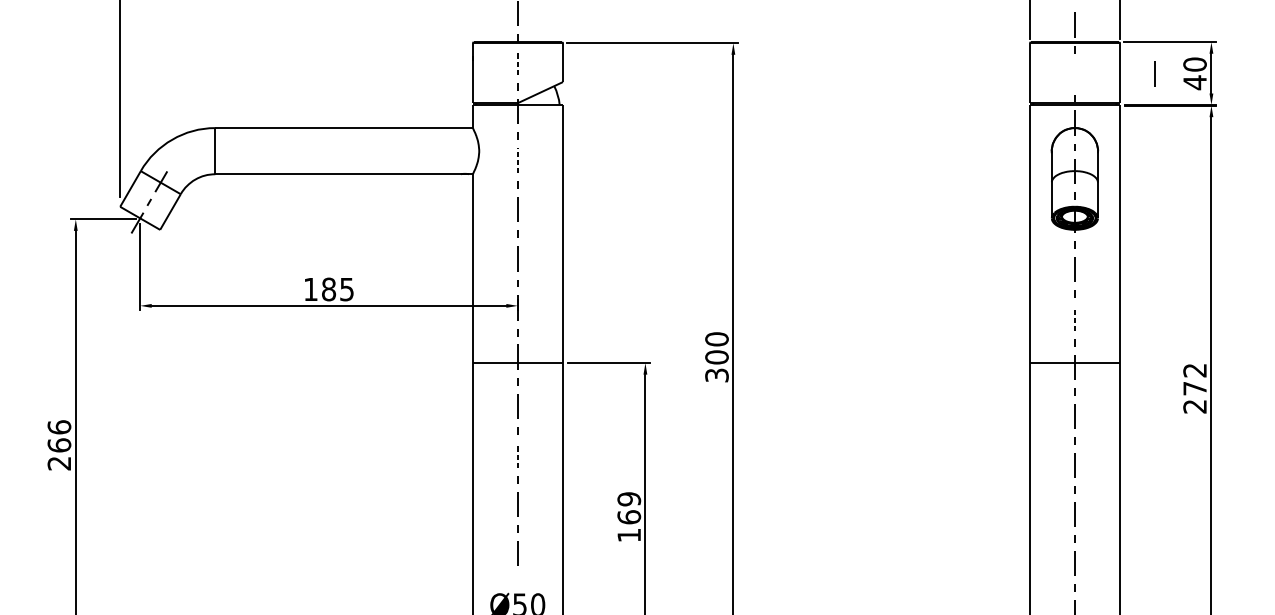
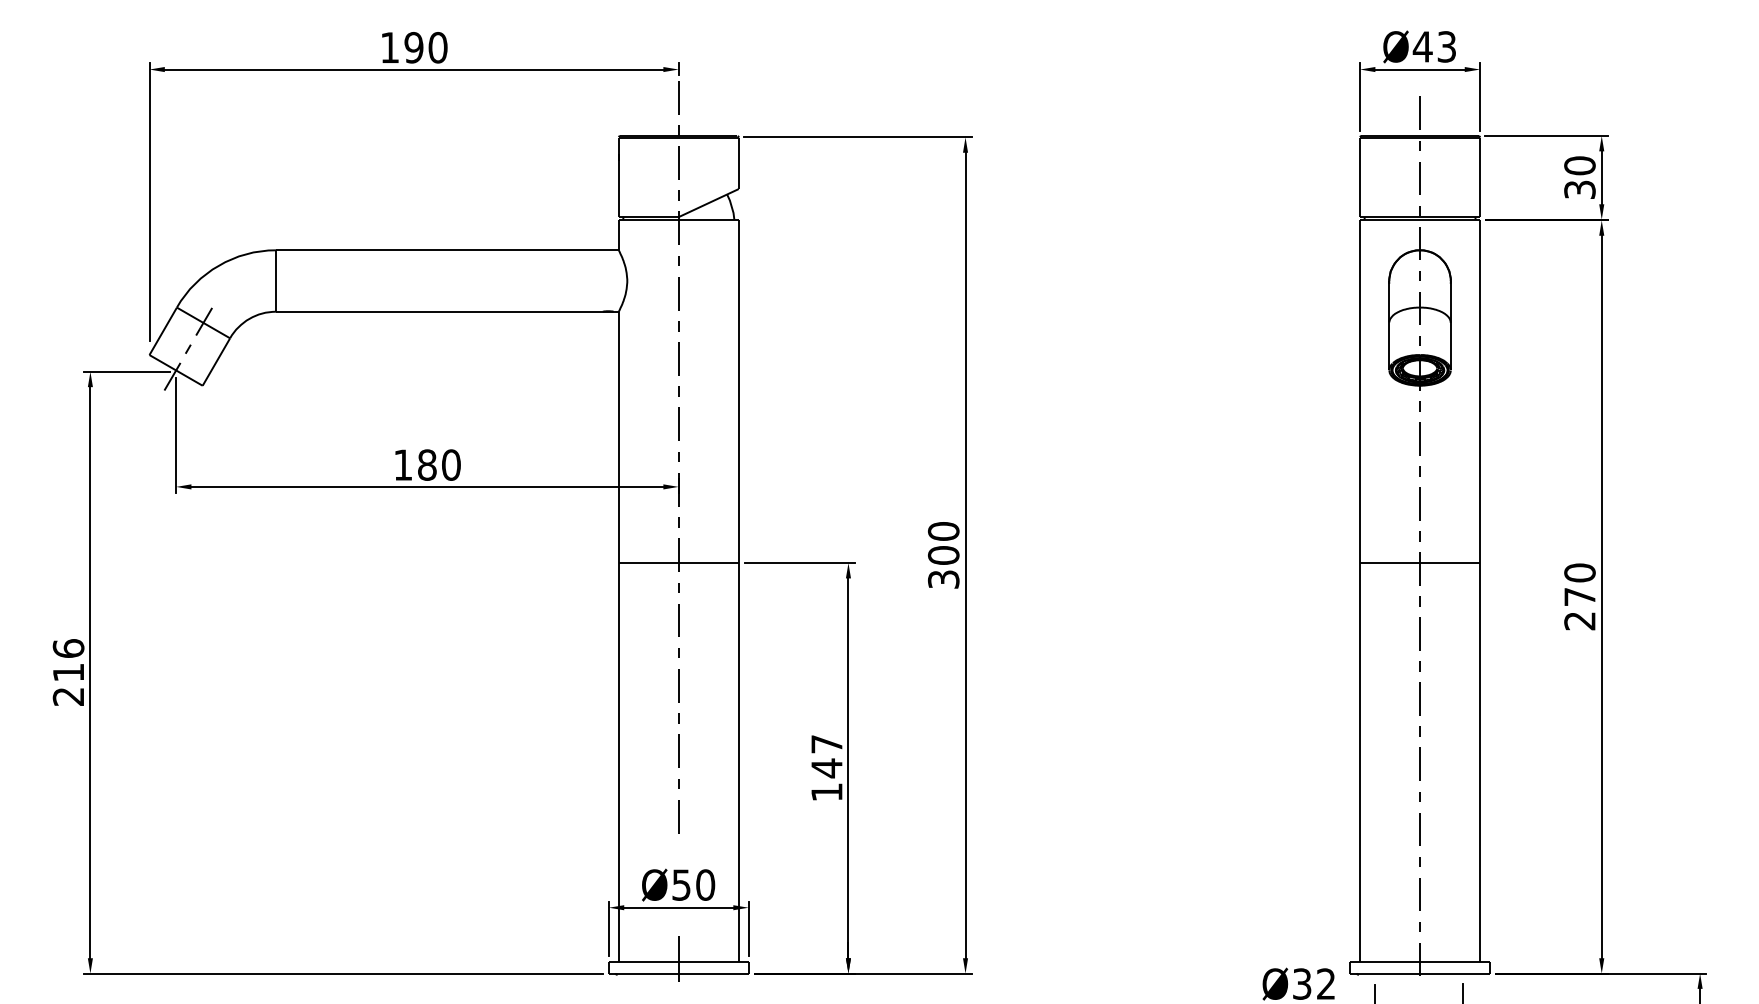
line: (517, 62) -> (678, 162), dashed -> solid
line: (1154, 74) -> (1419, 178), moved
text: (1194, 82) -> (1579, 189), 40 -> 30
line: (517, 160) -> (678, 293), dashed -> solid
text: (347, 289) -> (451, 464), 185 -> 180
line: (1074, 318) -> (1419, 503), dashed -> solid
text: (1194, 370) -> (1579, 572), 272 -> 270
text: (59, 445) -> (68, 672), 266 -> 216
line: (517, 455) -> (678, 685), dashed -> solid
text: (628, 508) -> (826, 756), 169 -> 147

